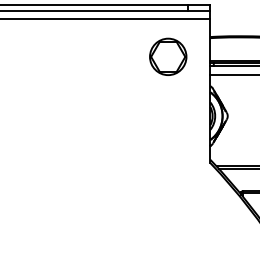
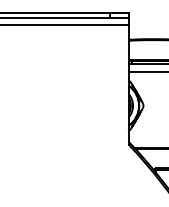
part: (168, 56) -> (94, 56), removed

